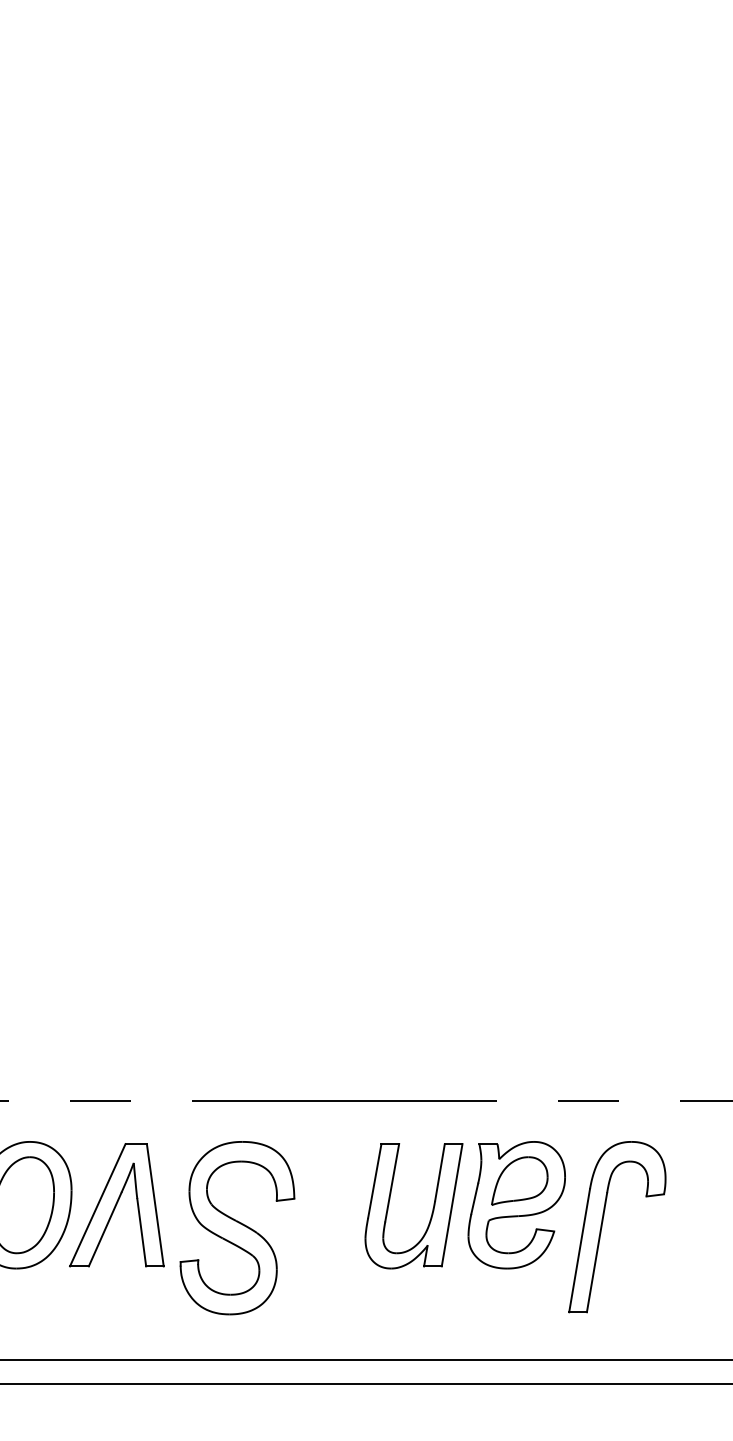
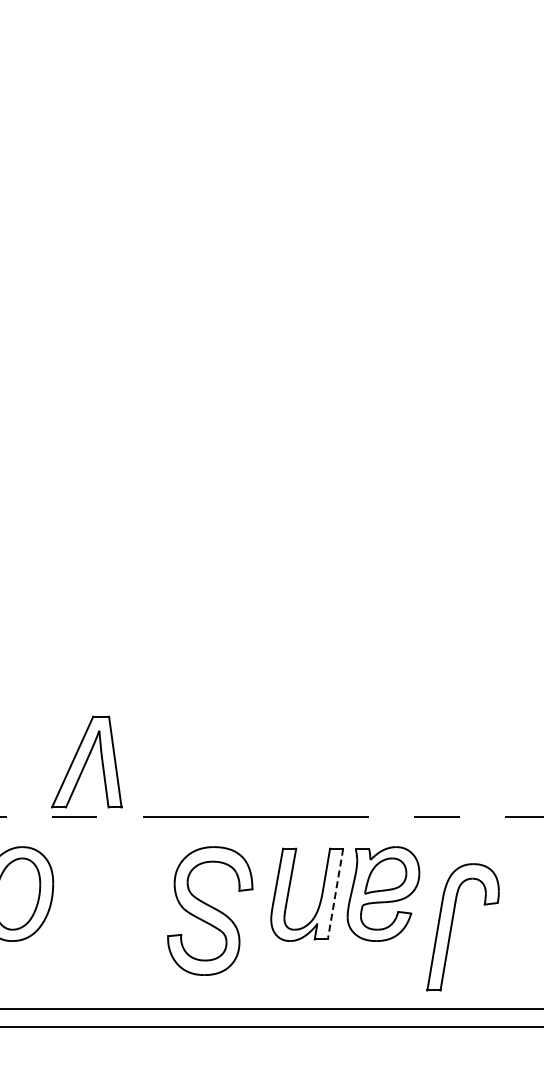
part: (116, 1204) -> (86, 761), moved
line: (452, 1205) -> (335, 894), solid -> dashed
part: (237, 1227) -> (210, 910), moved
part: (603, 1227) -> (452, 927), moved

